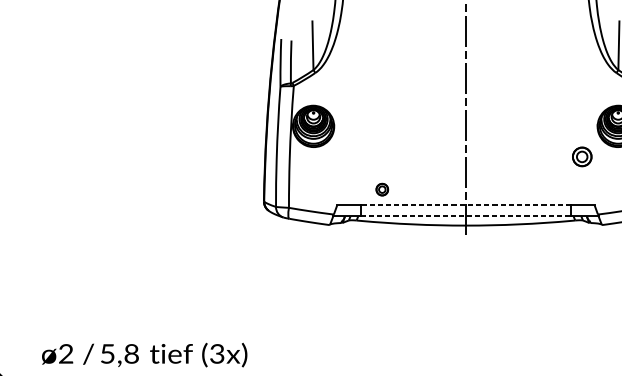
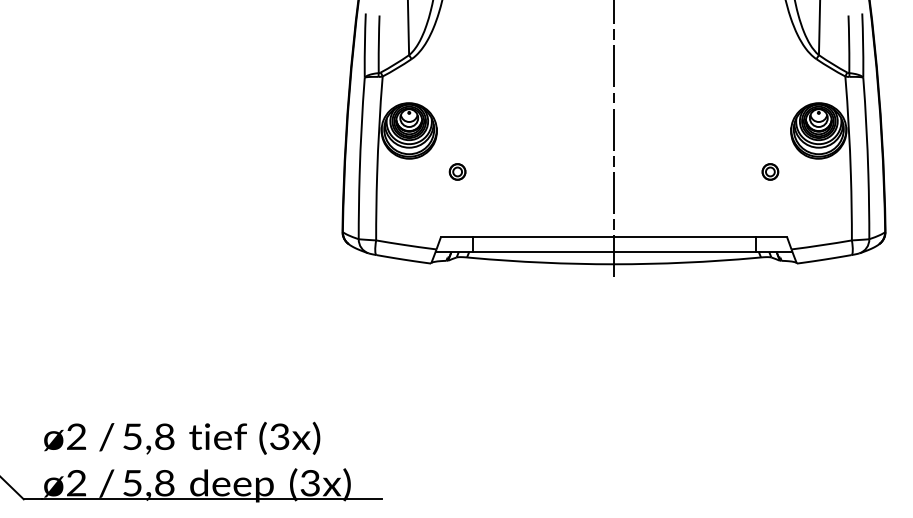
part: (582, 156) -> (770, 171), size x0.62
part: (382, 189) -> (457, 171), moved
line: (465, 205) -> (613, 237), dashed -> solid
line: (466, 216) -> (614, 251), dashed -> solid

